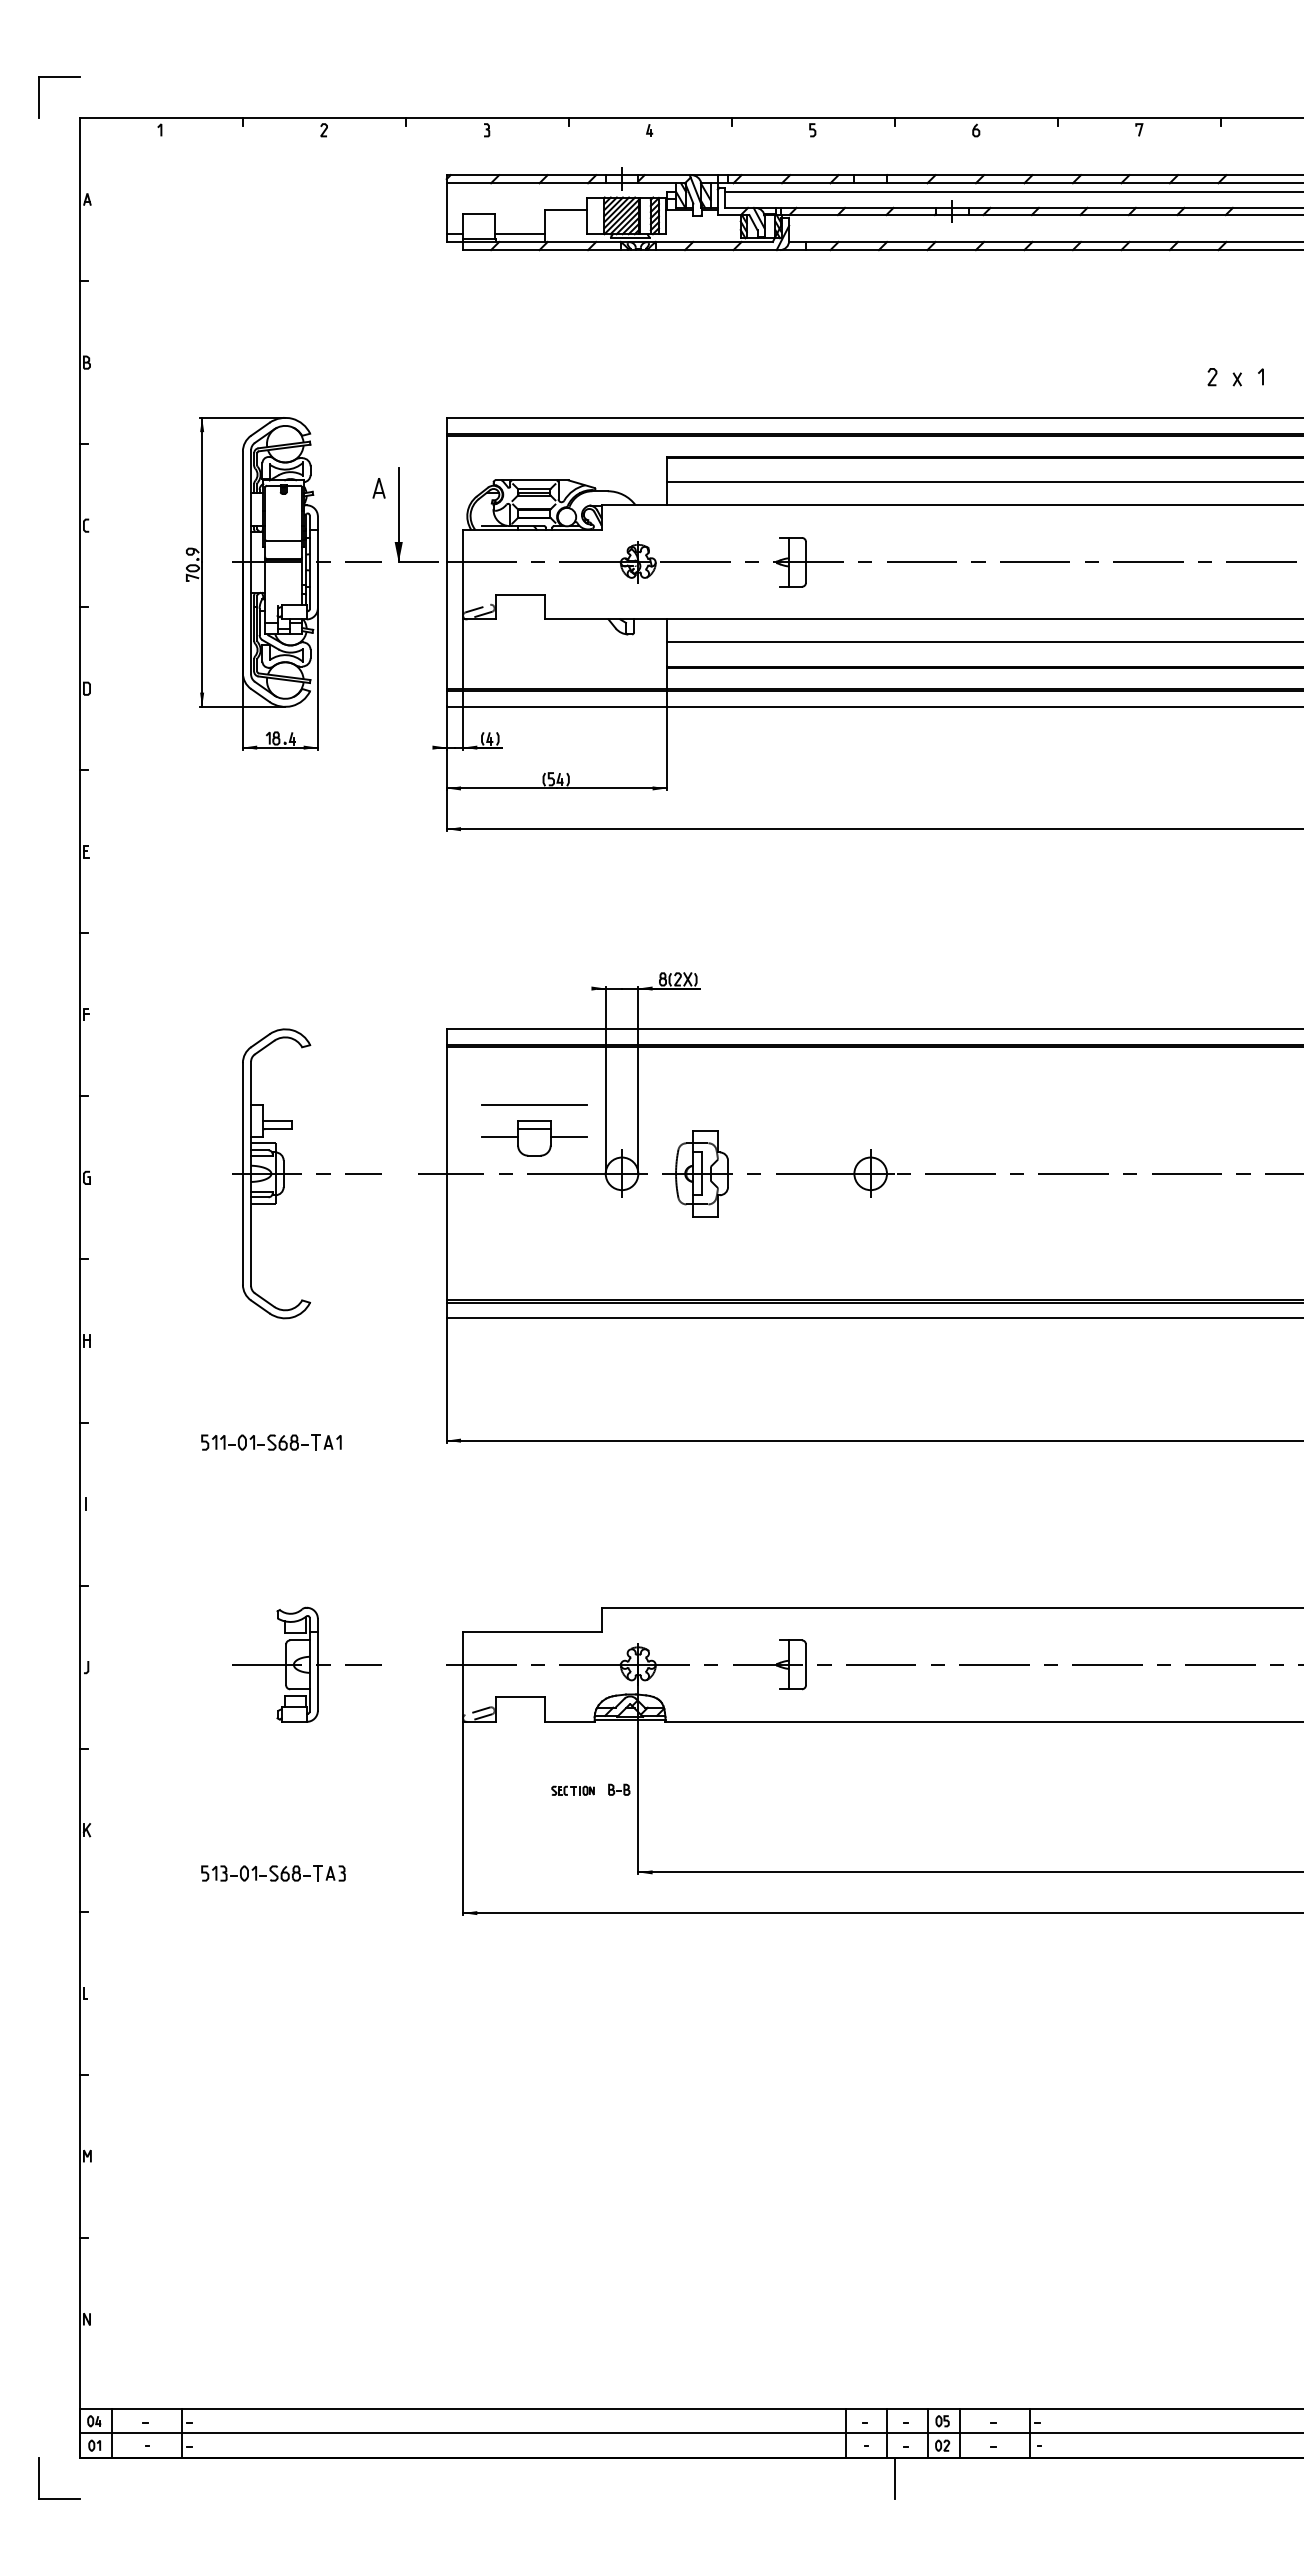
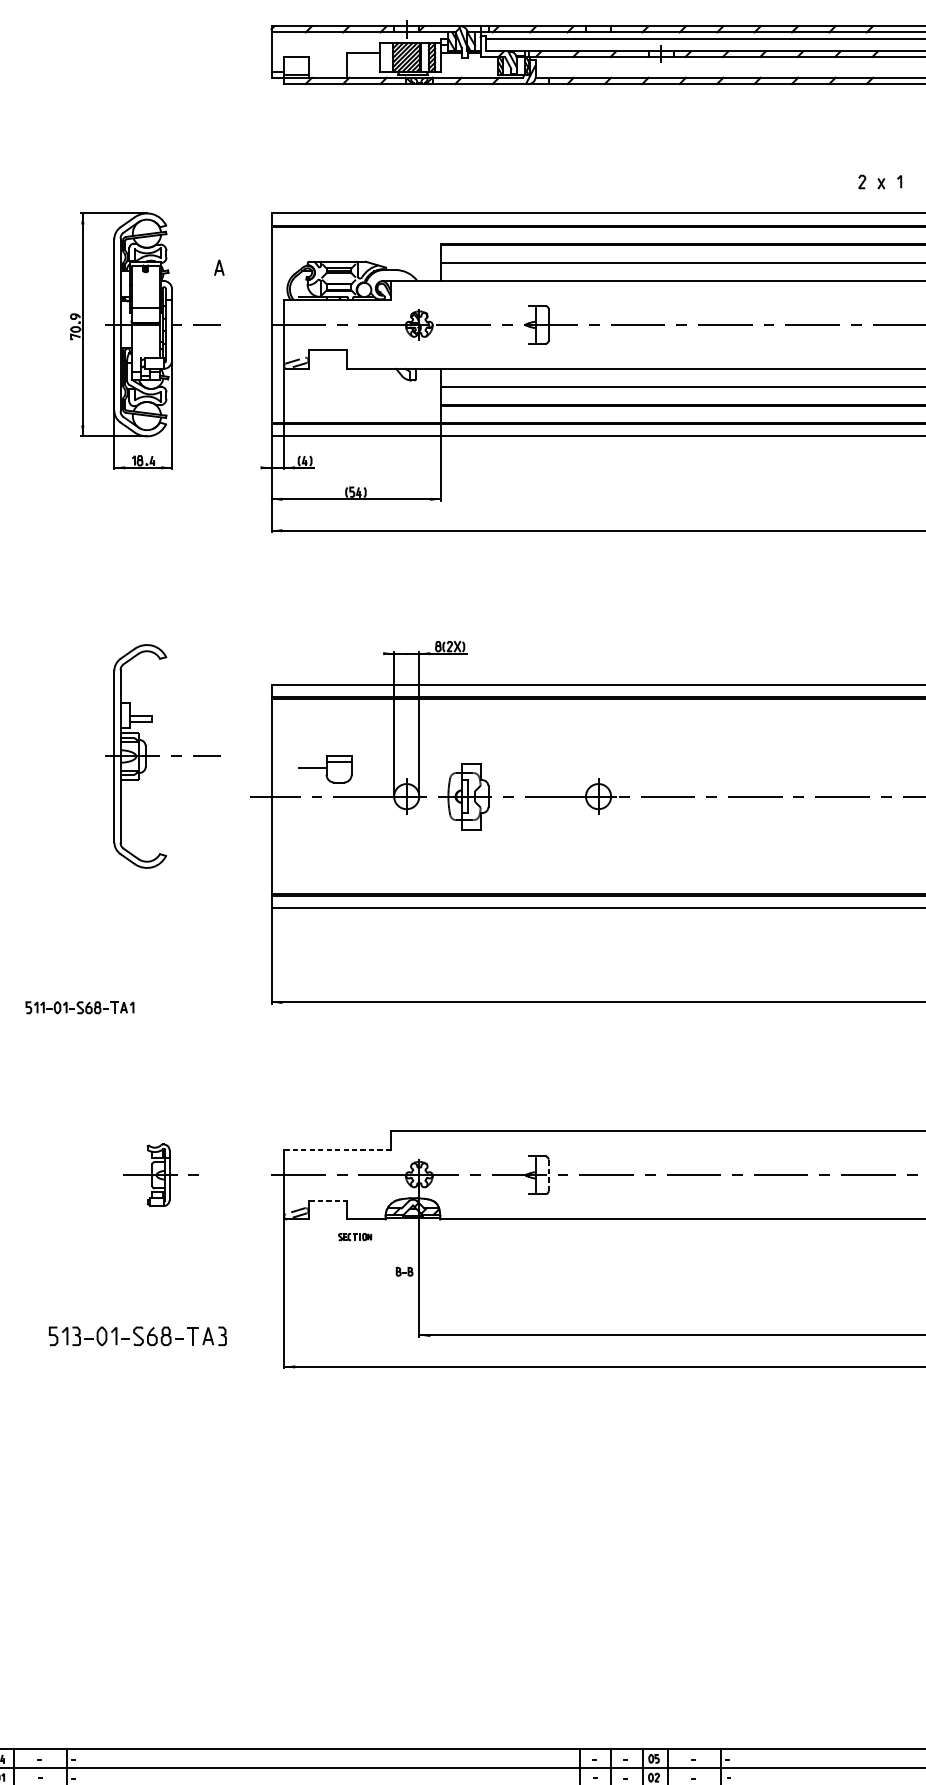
line: (519, 234) -> (327, 71), removed
part: (399, 514) -> (235, 287), removed
line: (534, 1104) -> (339, 743), removed
line: (568, 1137) -> (365, 768), removed
part: (306, 1173) -> (163, 756), moved
part: (271, 1442) -> (80, 1007), moved
line: (532, 1632) -> (337, 1150), solid -> dashed
part: (306, 1664) -> (163, 1175), size x0.7
line: (806, 1664) -> (549, 1175), solid -> dashed
line: (520, 1697) -> (328, 1200), solid -> dashed
part: (572, 1790) -> (354, 1236), moved
part: (273, 1873) -> (137, 1336), size x1.6

